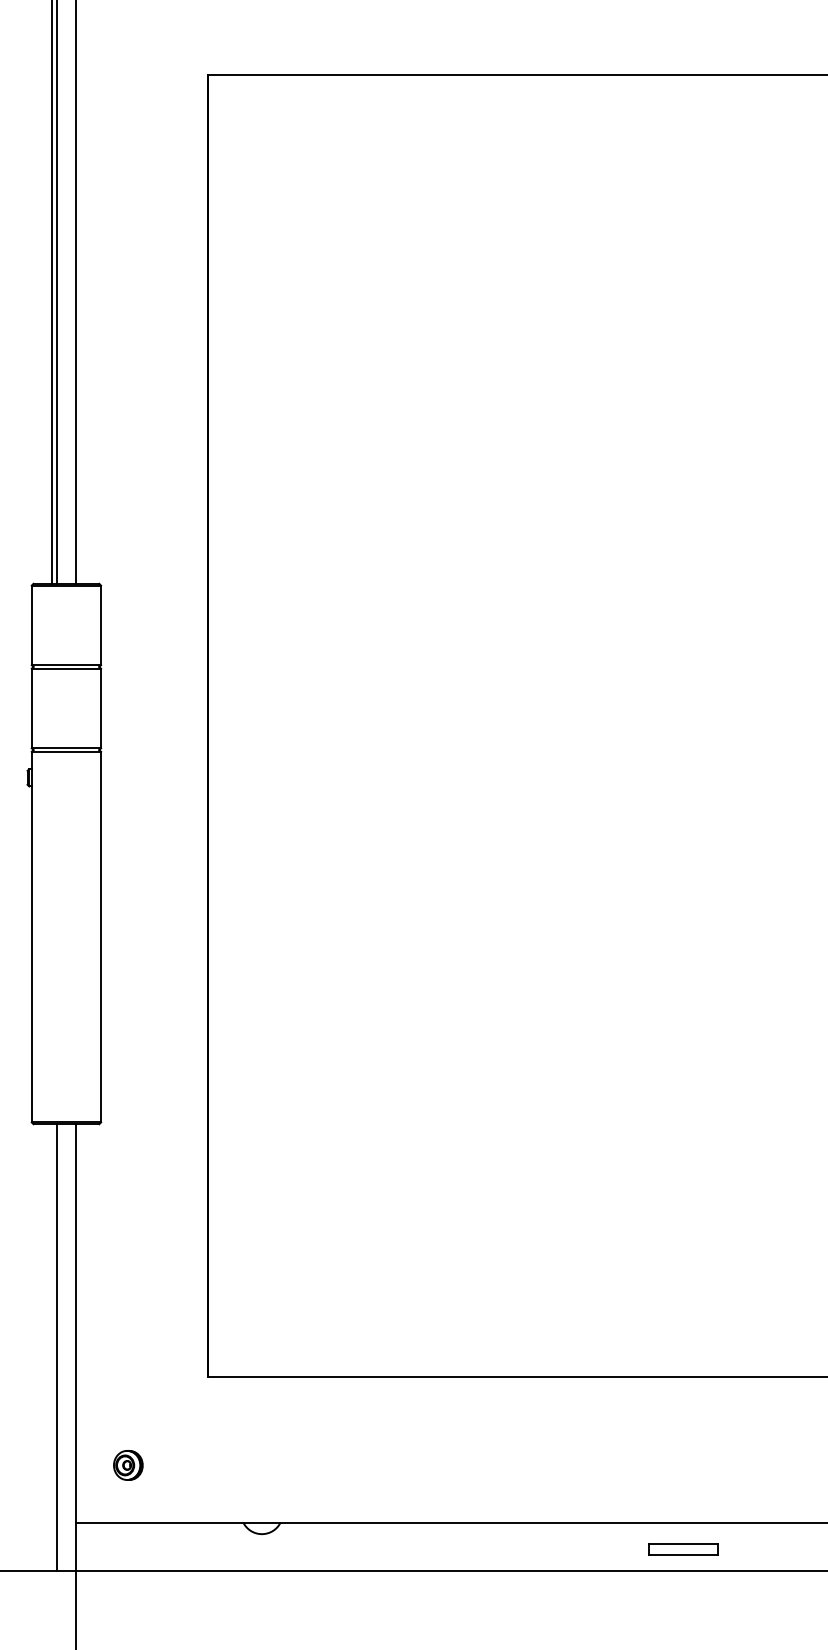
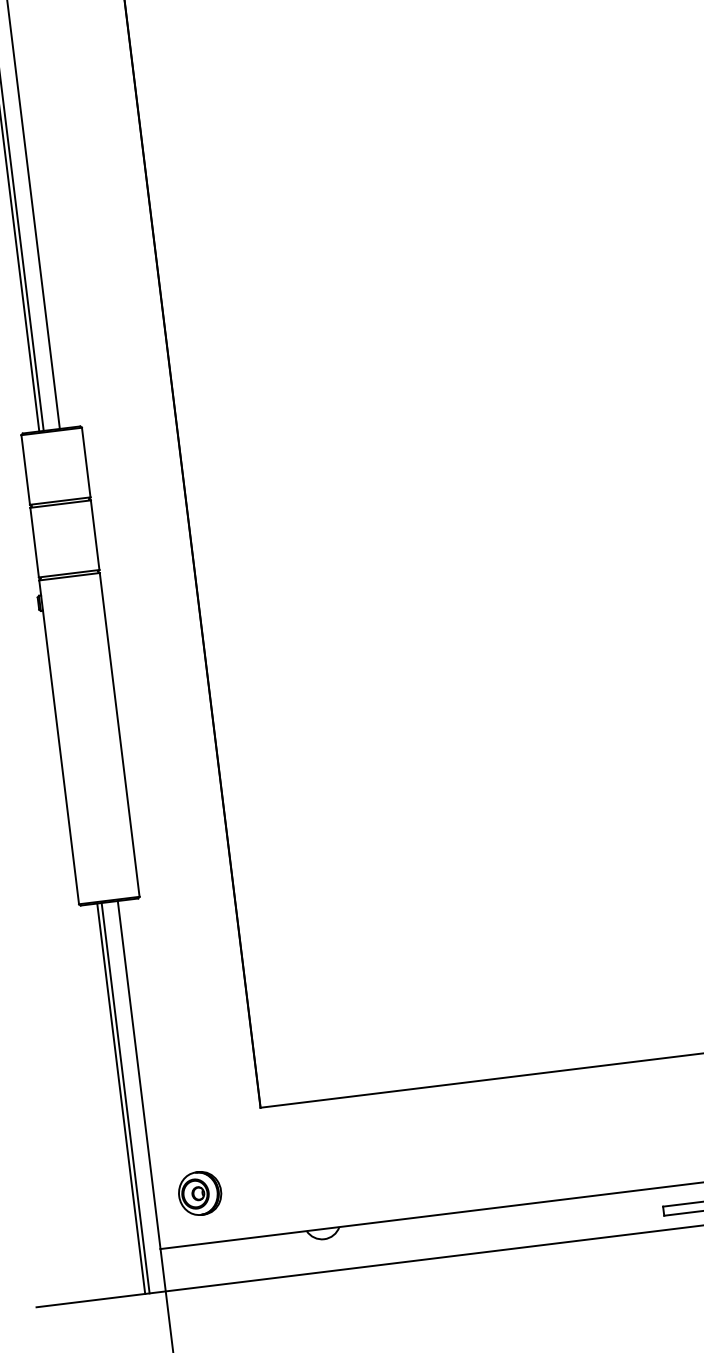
line: (52, 1347) -> (121, 1098), added
part: (128, 1465) -> (200, 1193), size x1.67

